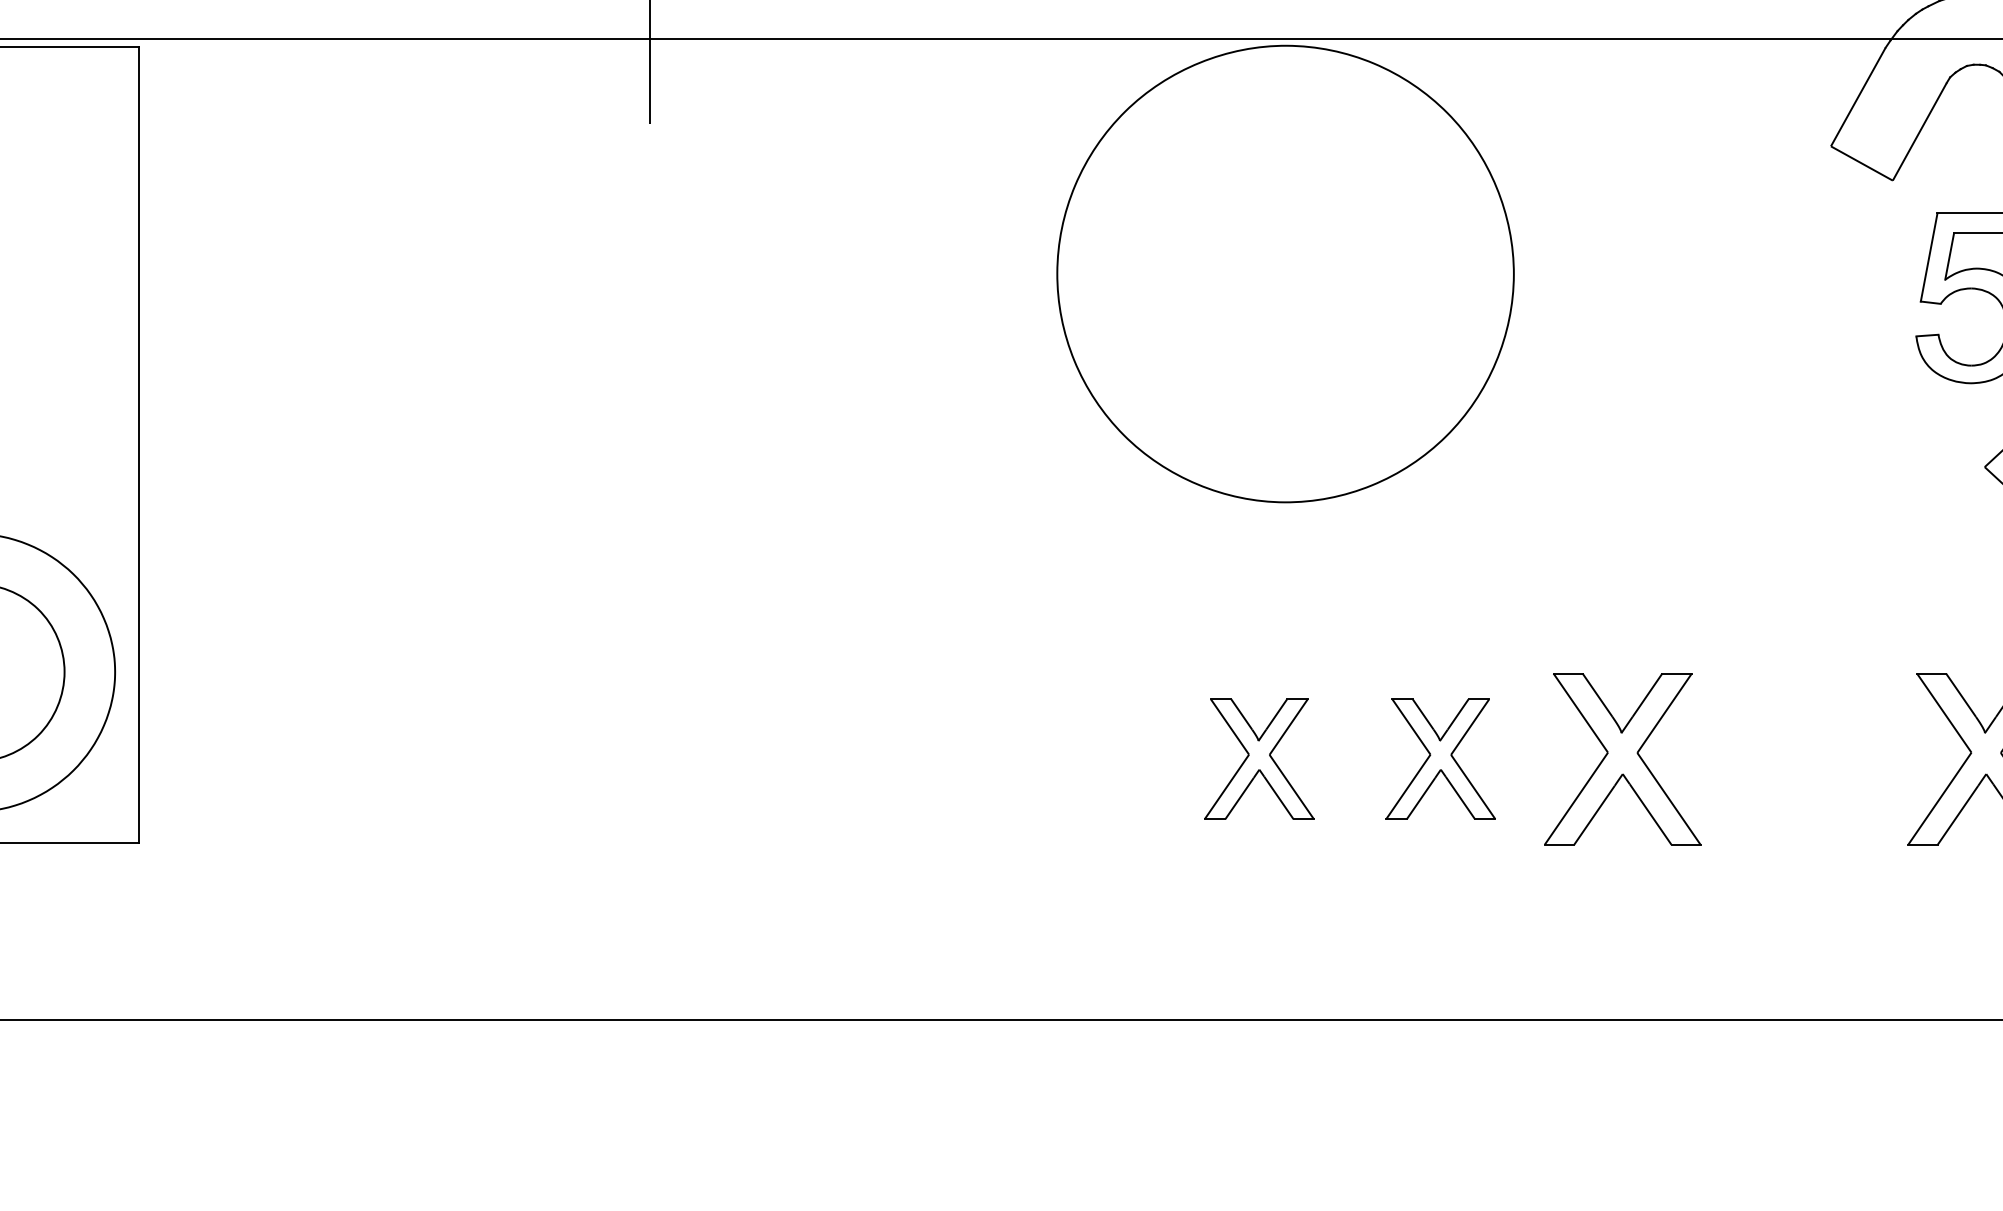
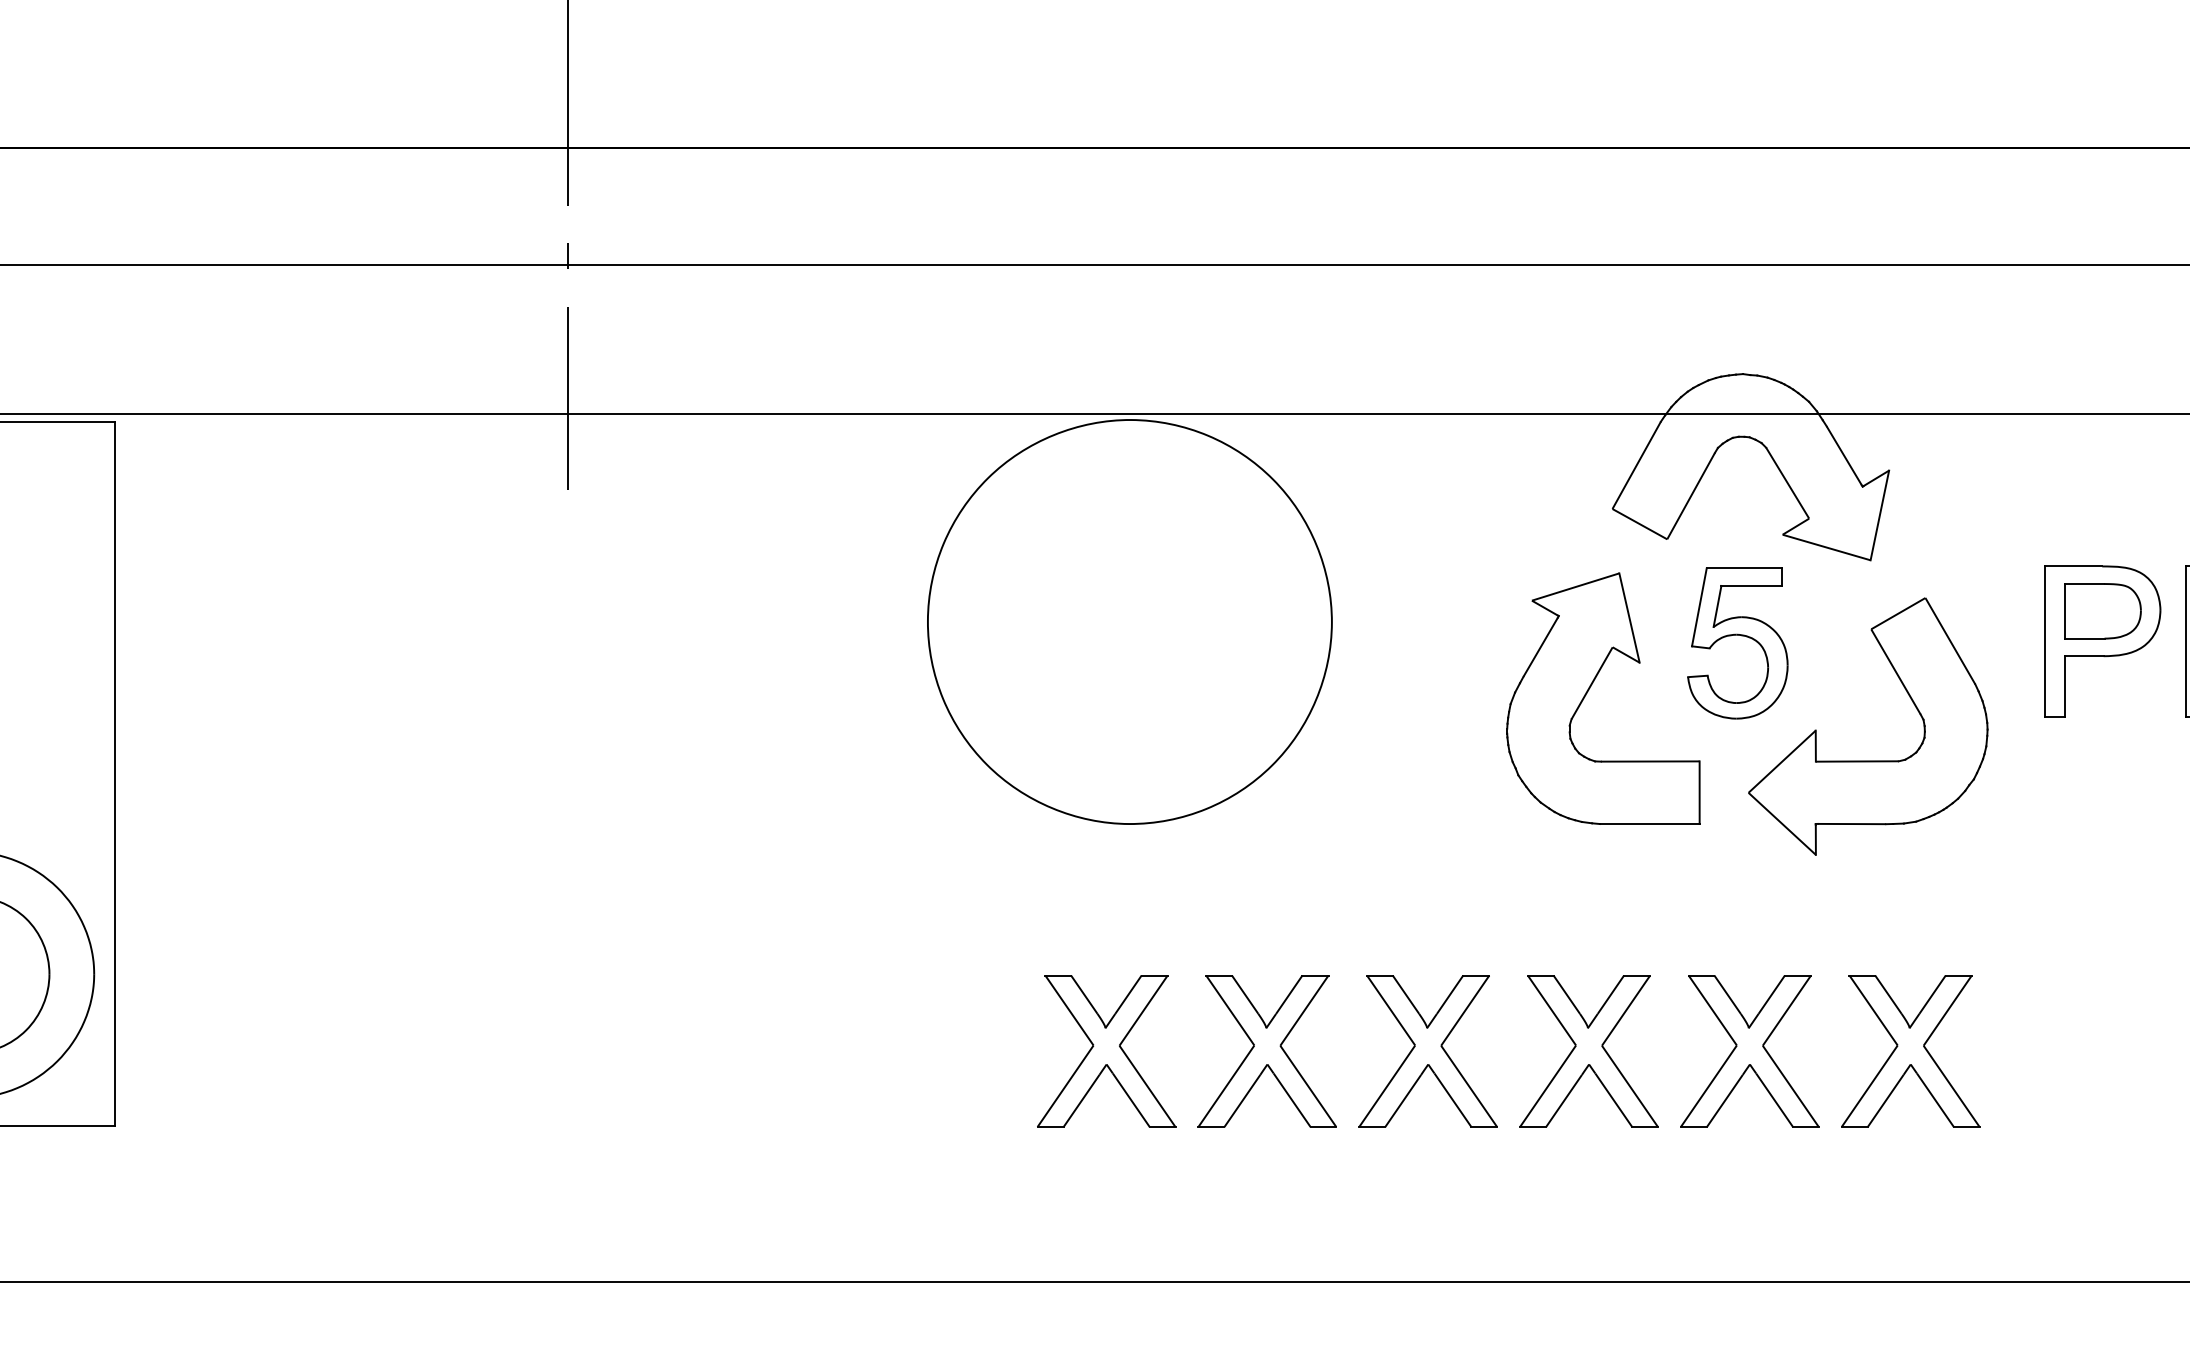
part: (1804, 351) -> (1589, 690), added
part: (1259, 759) -> (1106, 1051), size x1.43
part: (1439, 759) -> (1266, 1051), size x1.43
part: (1803, 759) -> (1588, 1051), added

